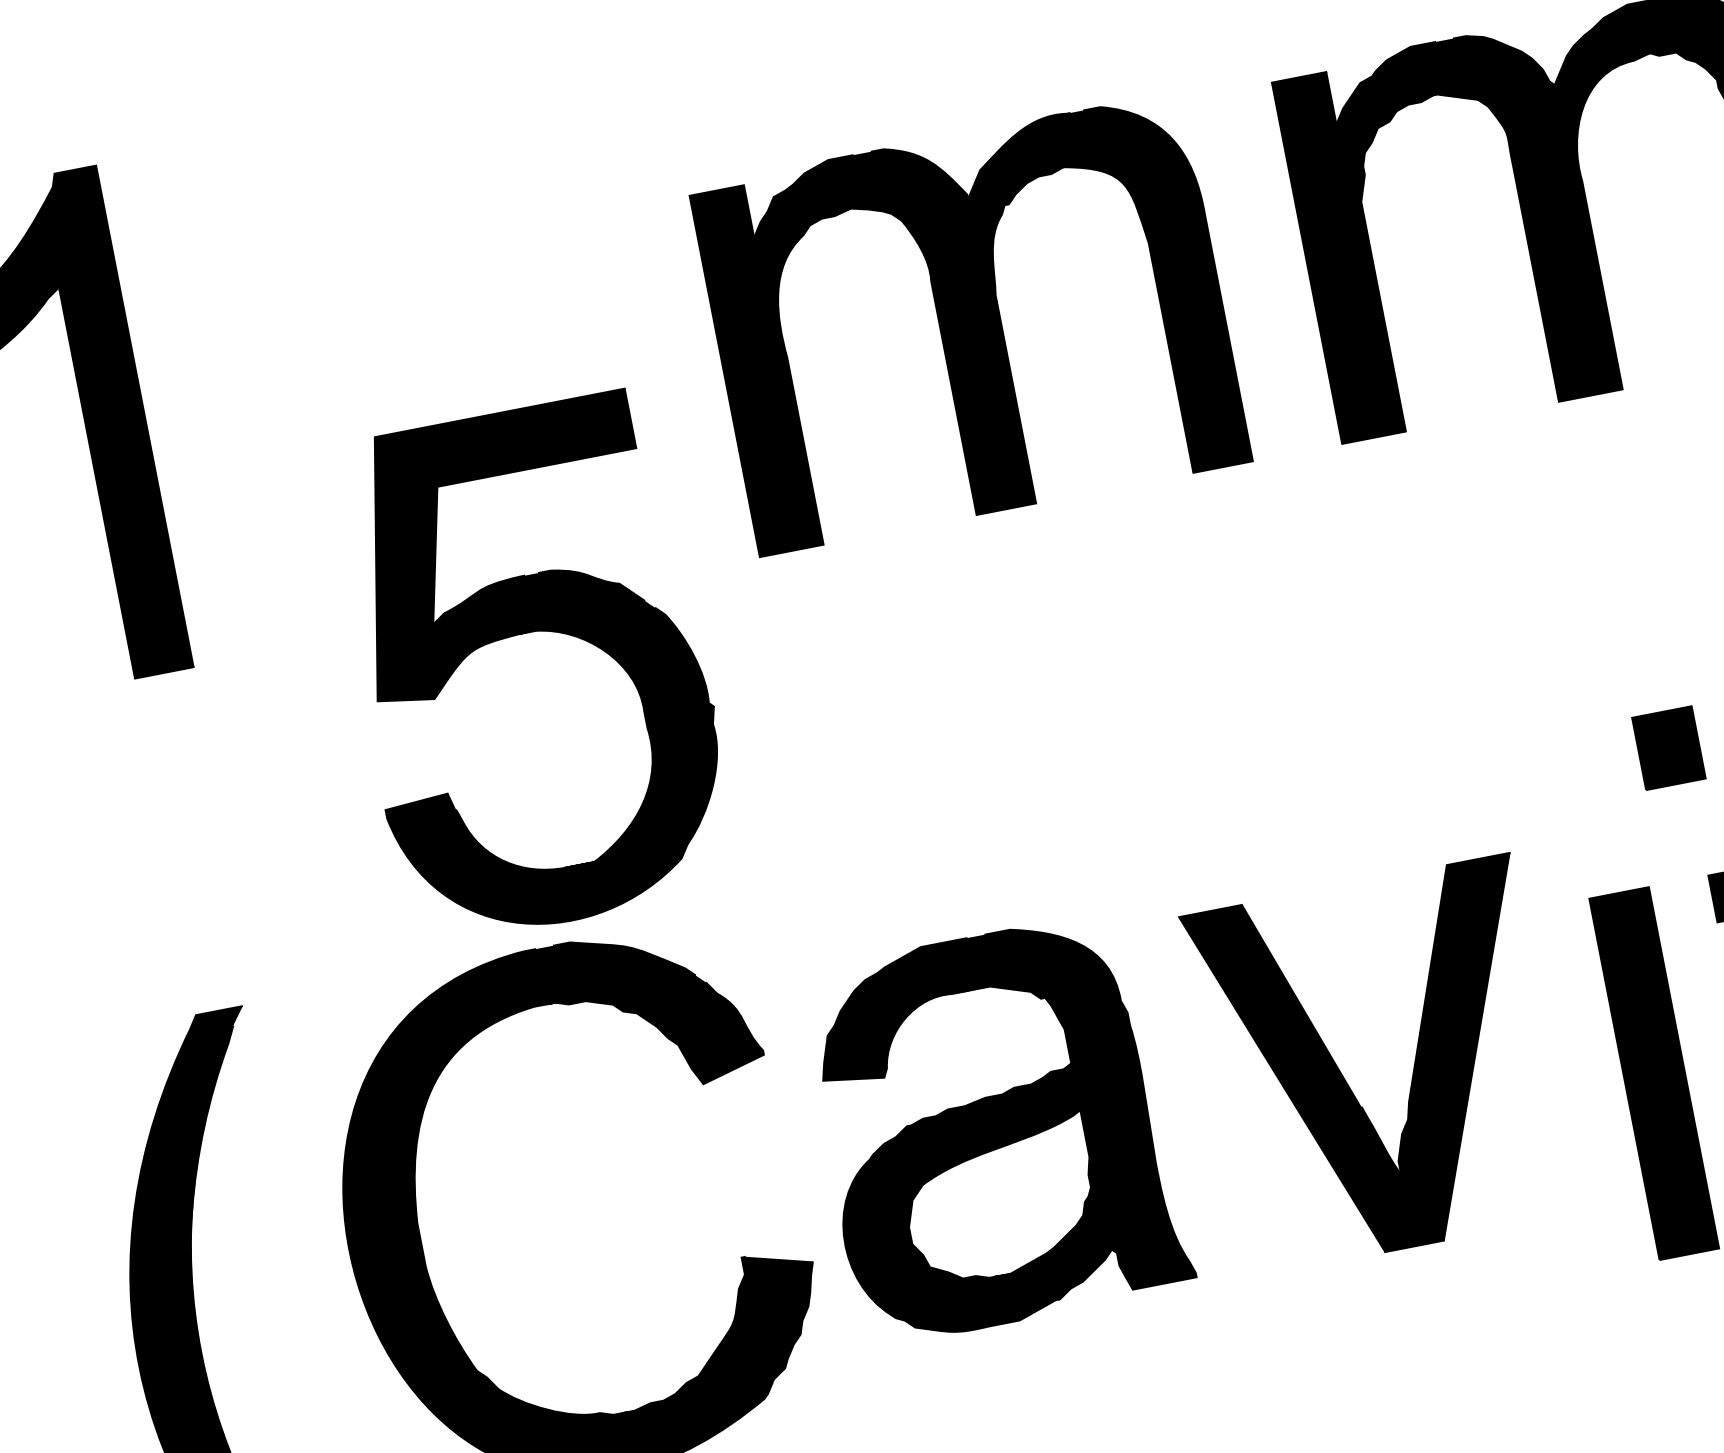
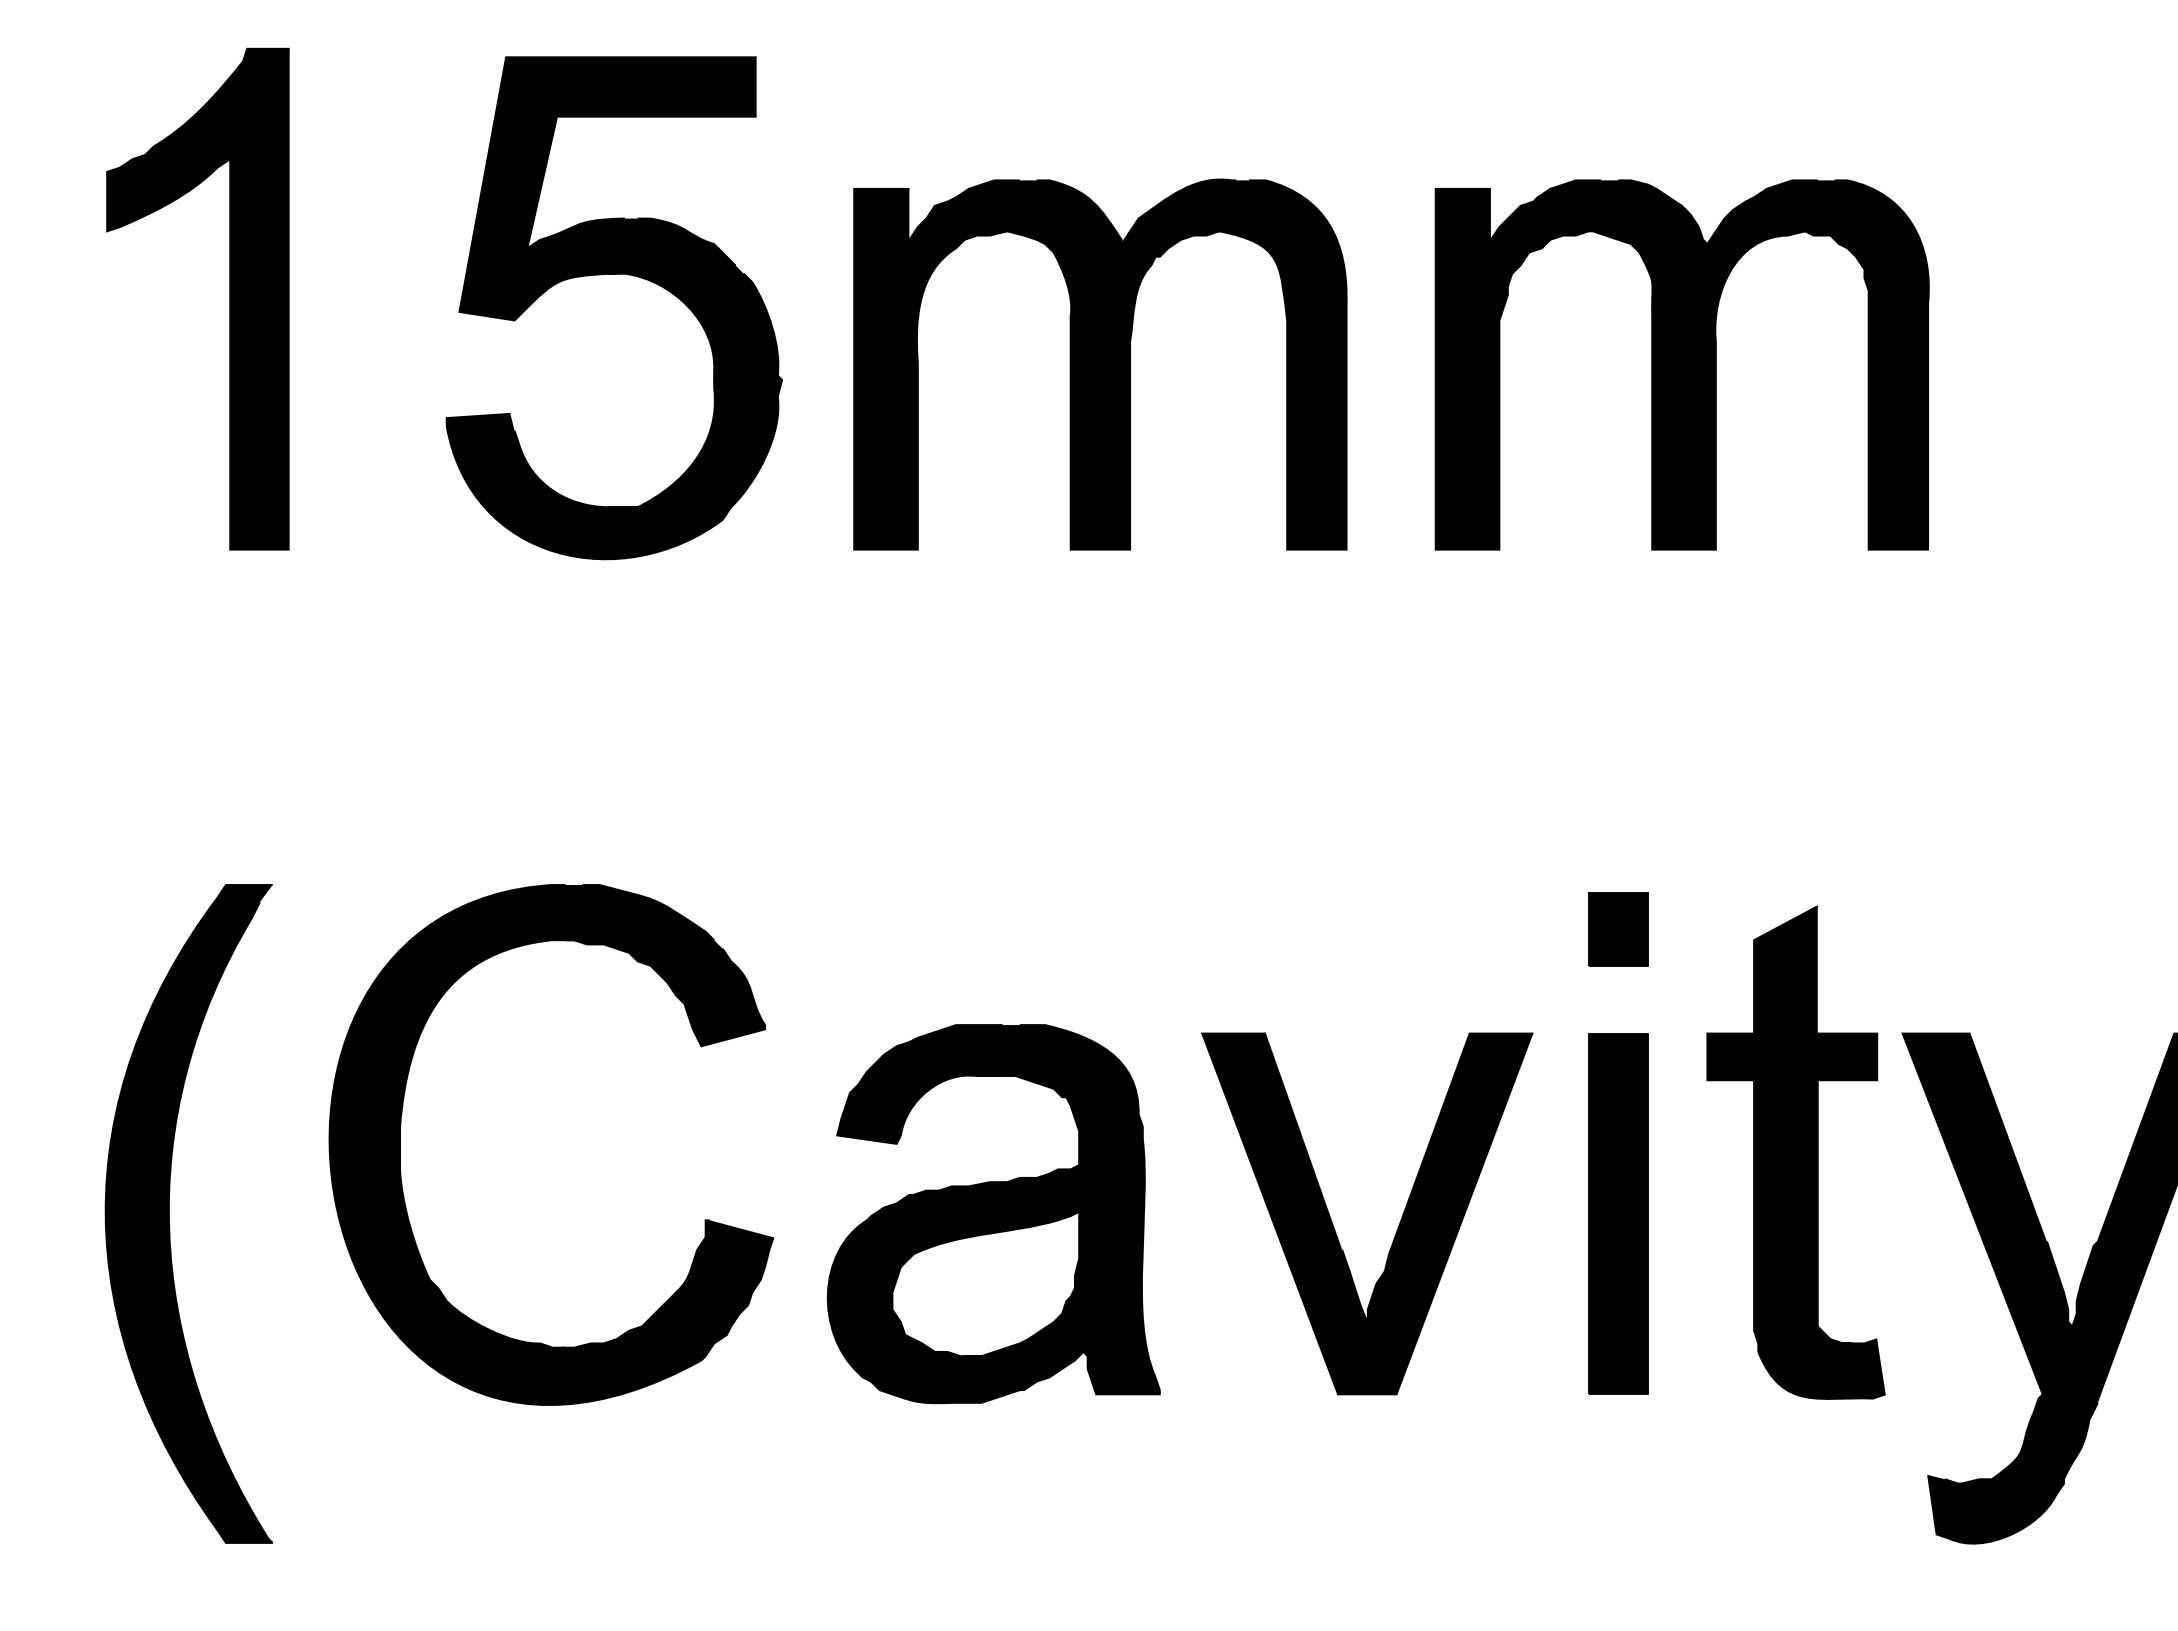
part: (524, 633) -> (613, 274), moved
part: (1669, 748) -> (1618, 929), moved
part: (1412, 1073) -> (1397, 1227), moved
part: (995, 1129) -> (993, 1214), moved

